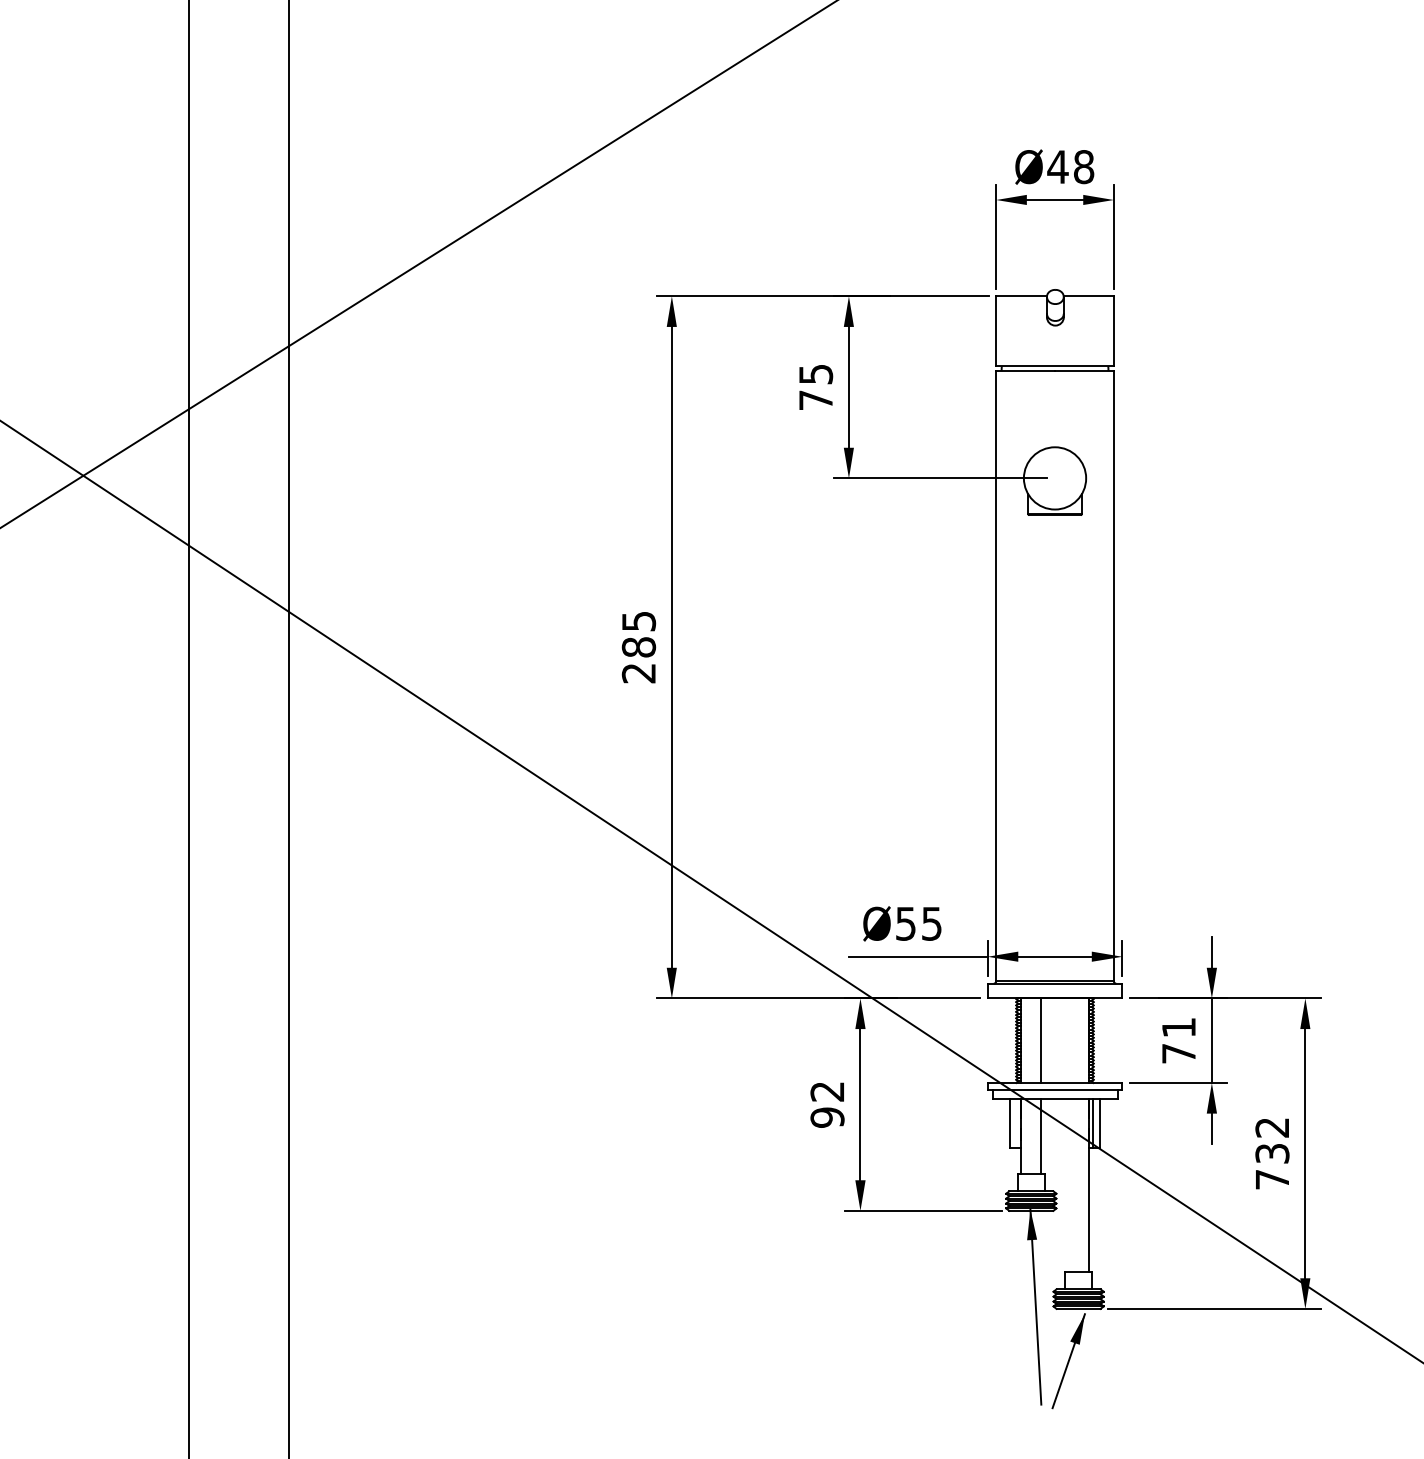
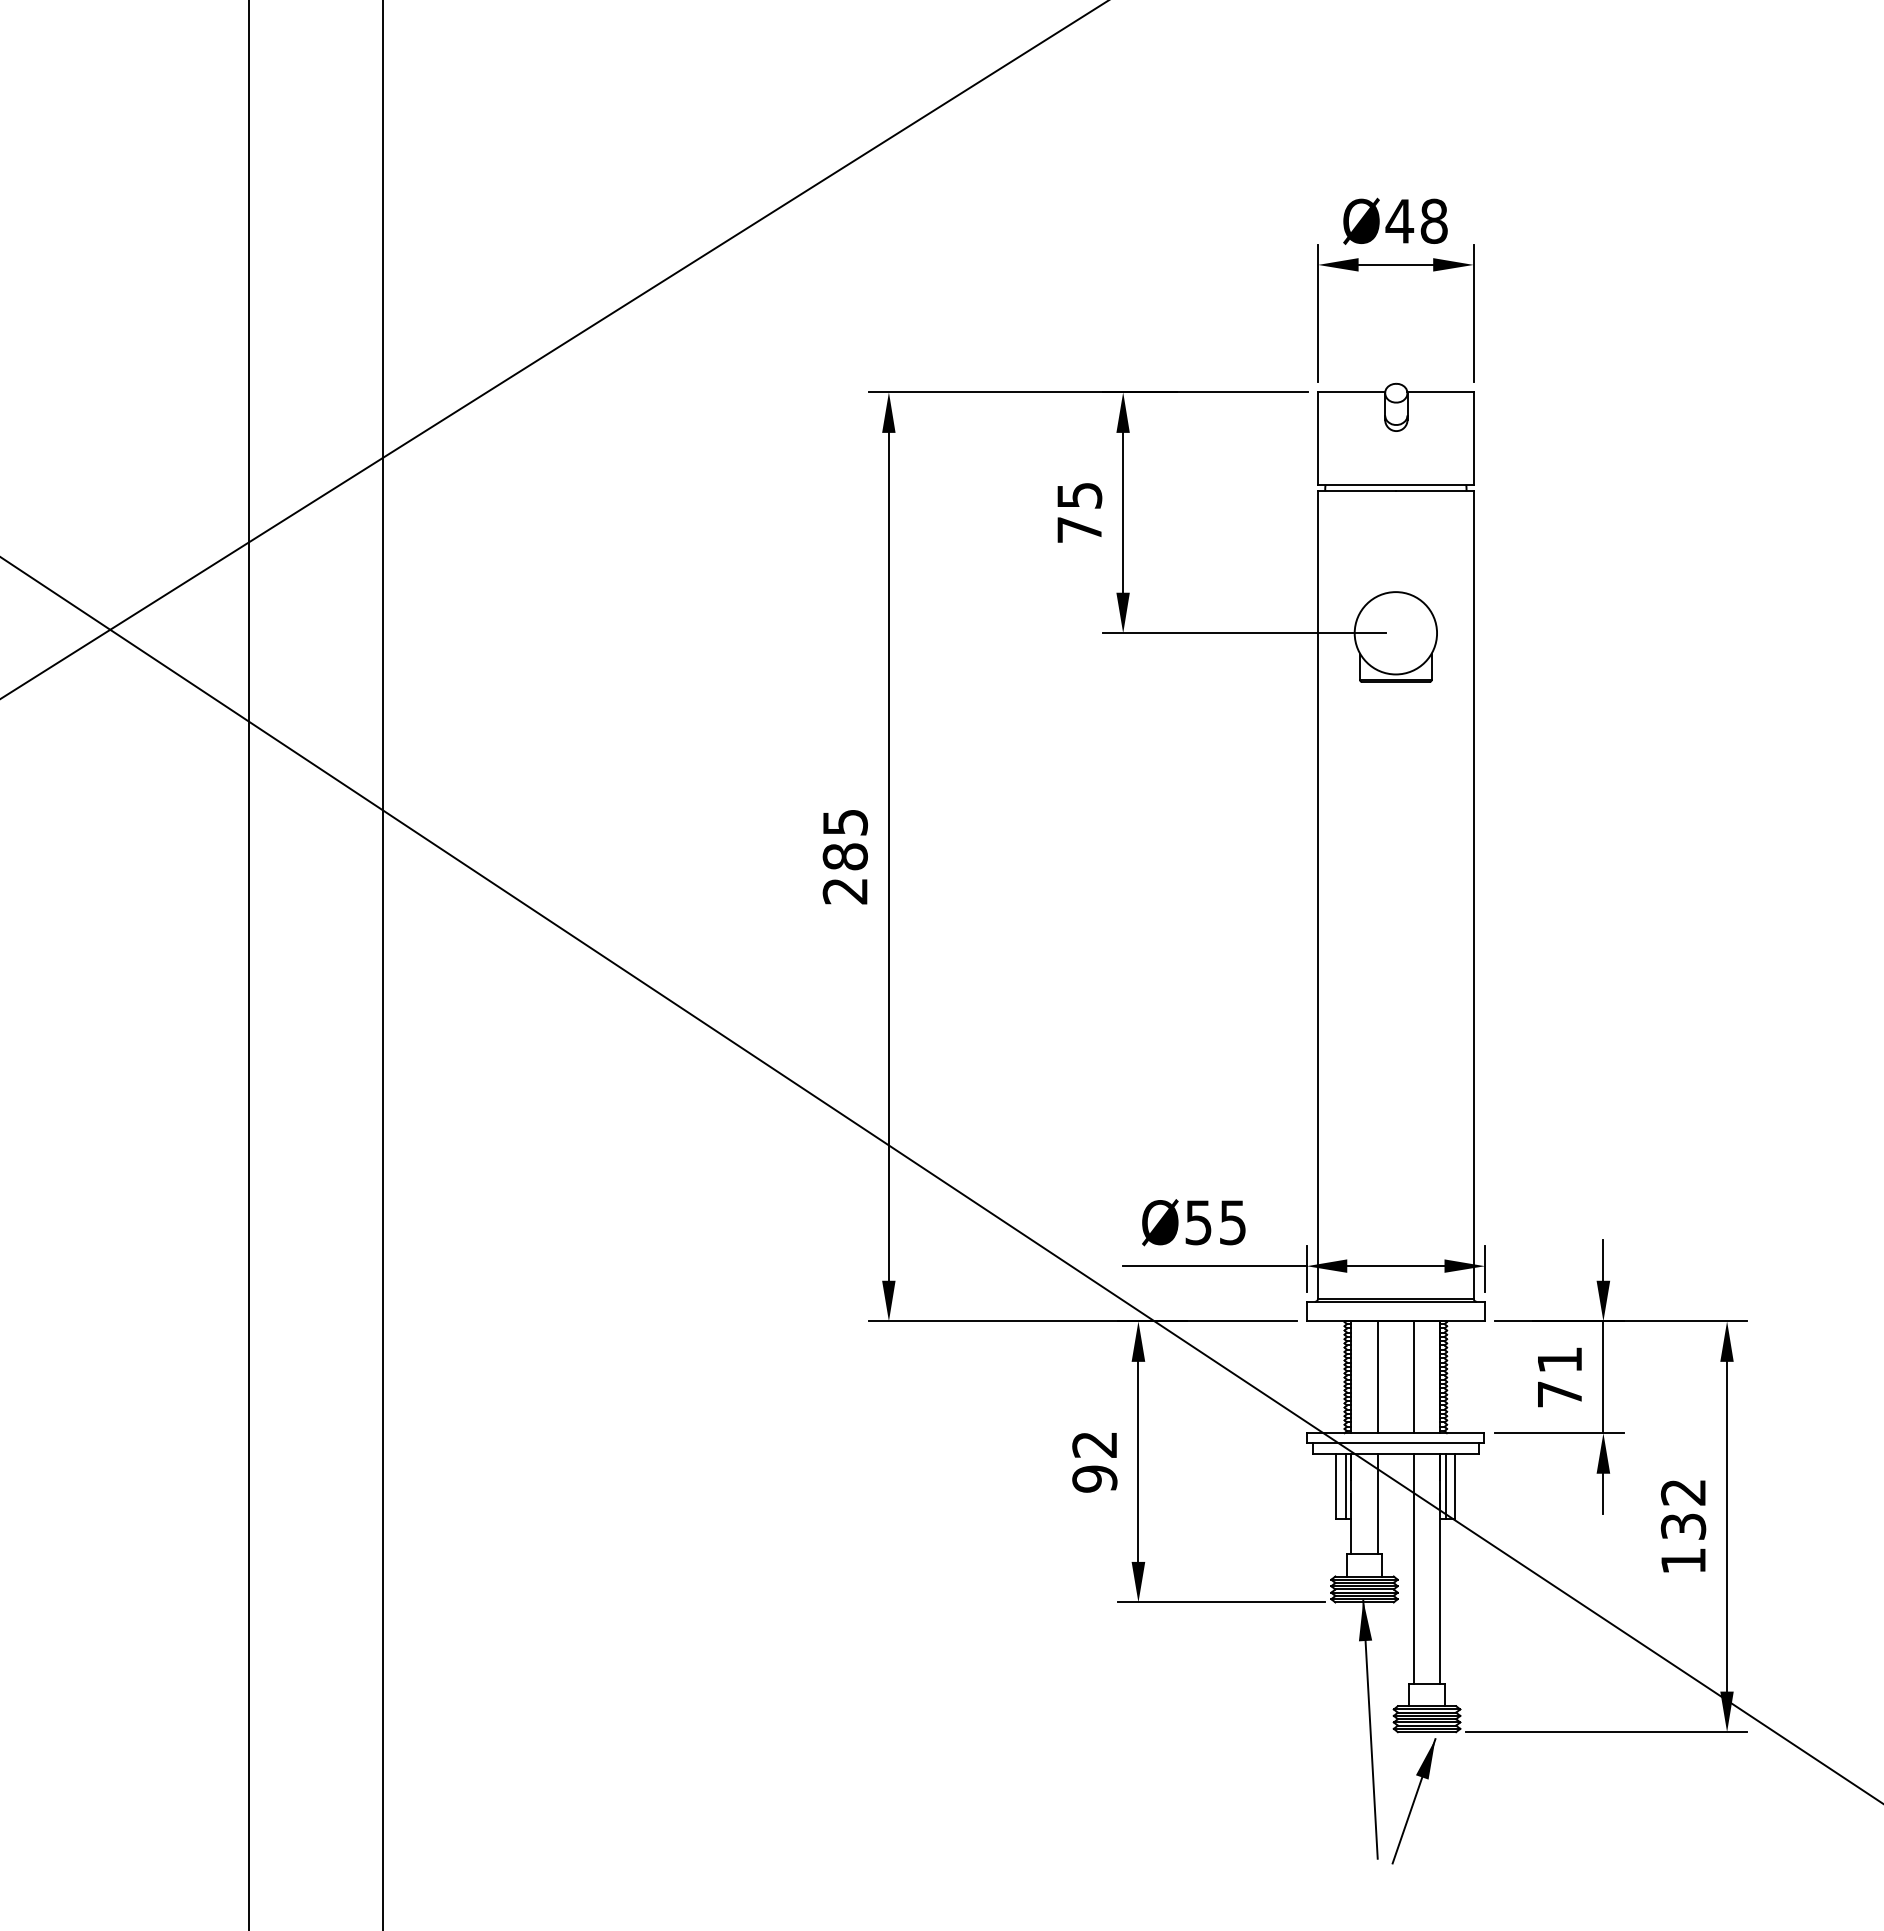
line: (1068, 1040) -> (1413, 1377), added
line: (1016, 1123) -> (1345, 1486), added
text: (1272, 1179) -> (1683, 1560), 732 -> 132
line: (1068, 1185) -> (1413, 1568), added

